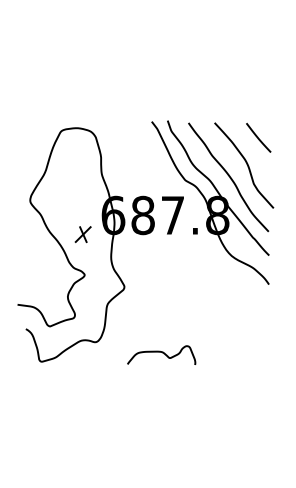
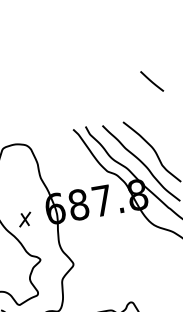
line: (258, 137) -> (151, 81), moved
part: (82, 234) -> (24, 219), moved

